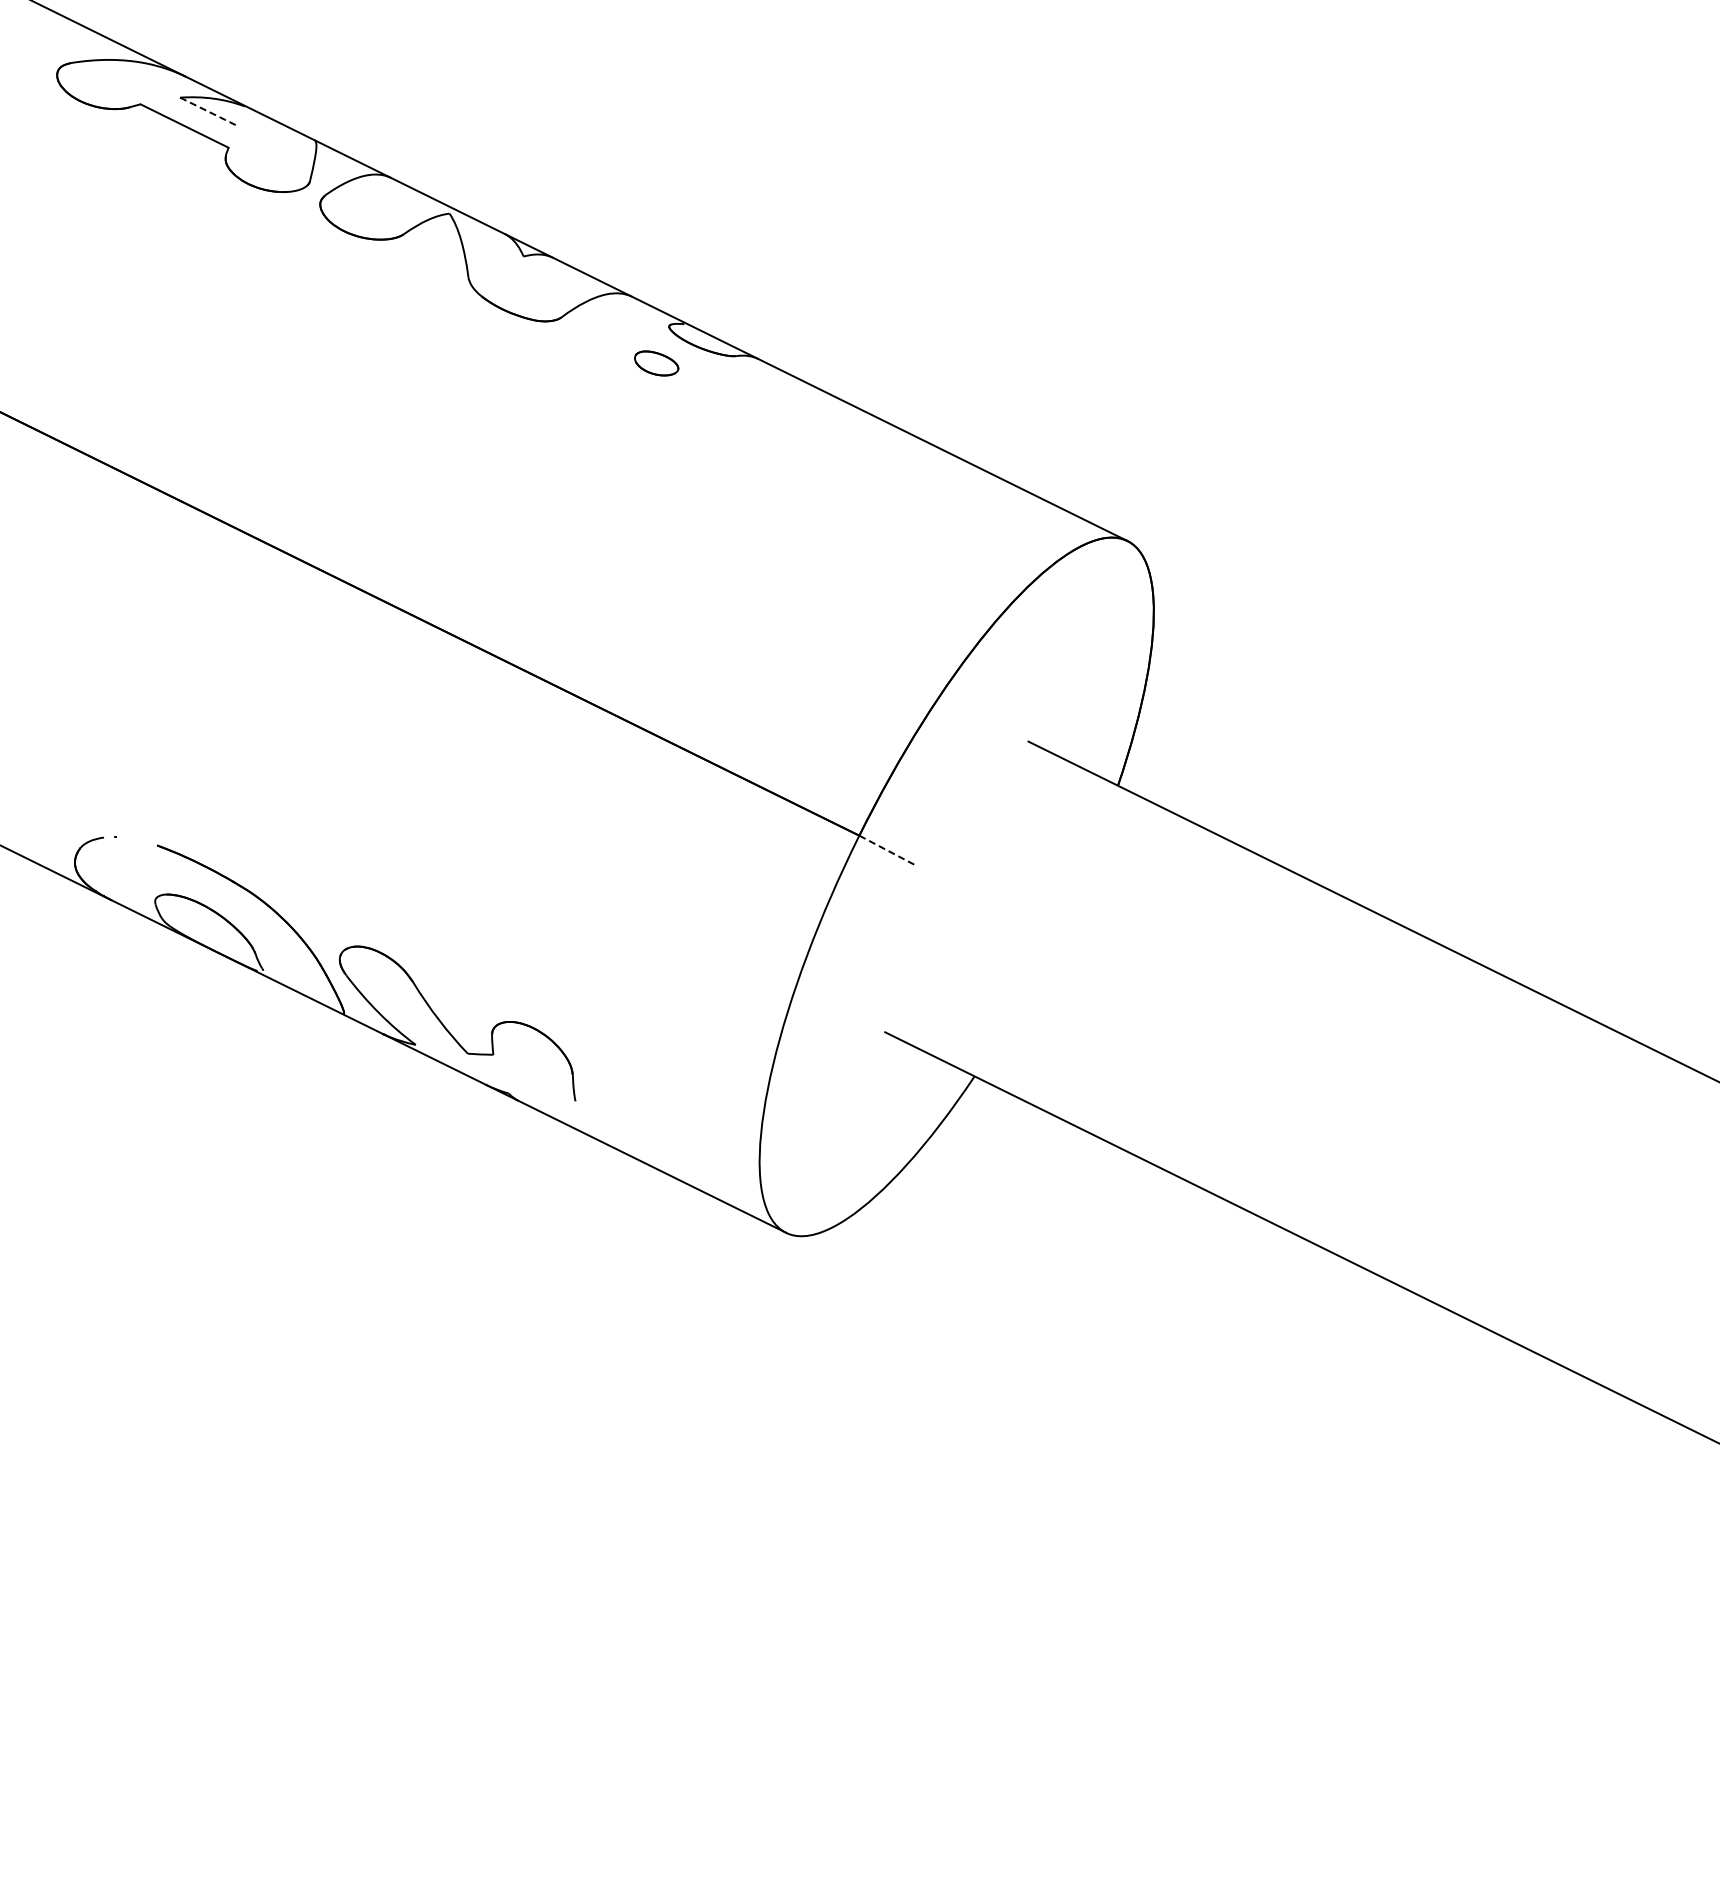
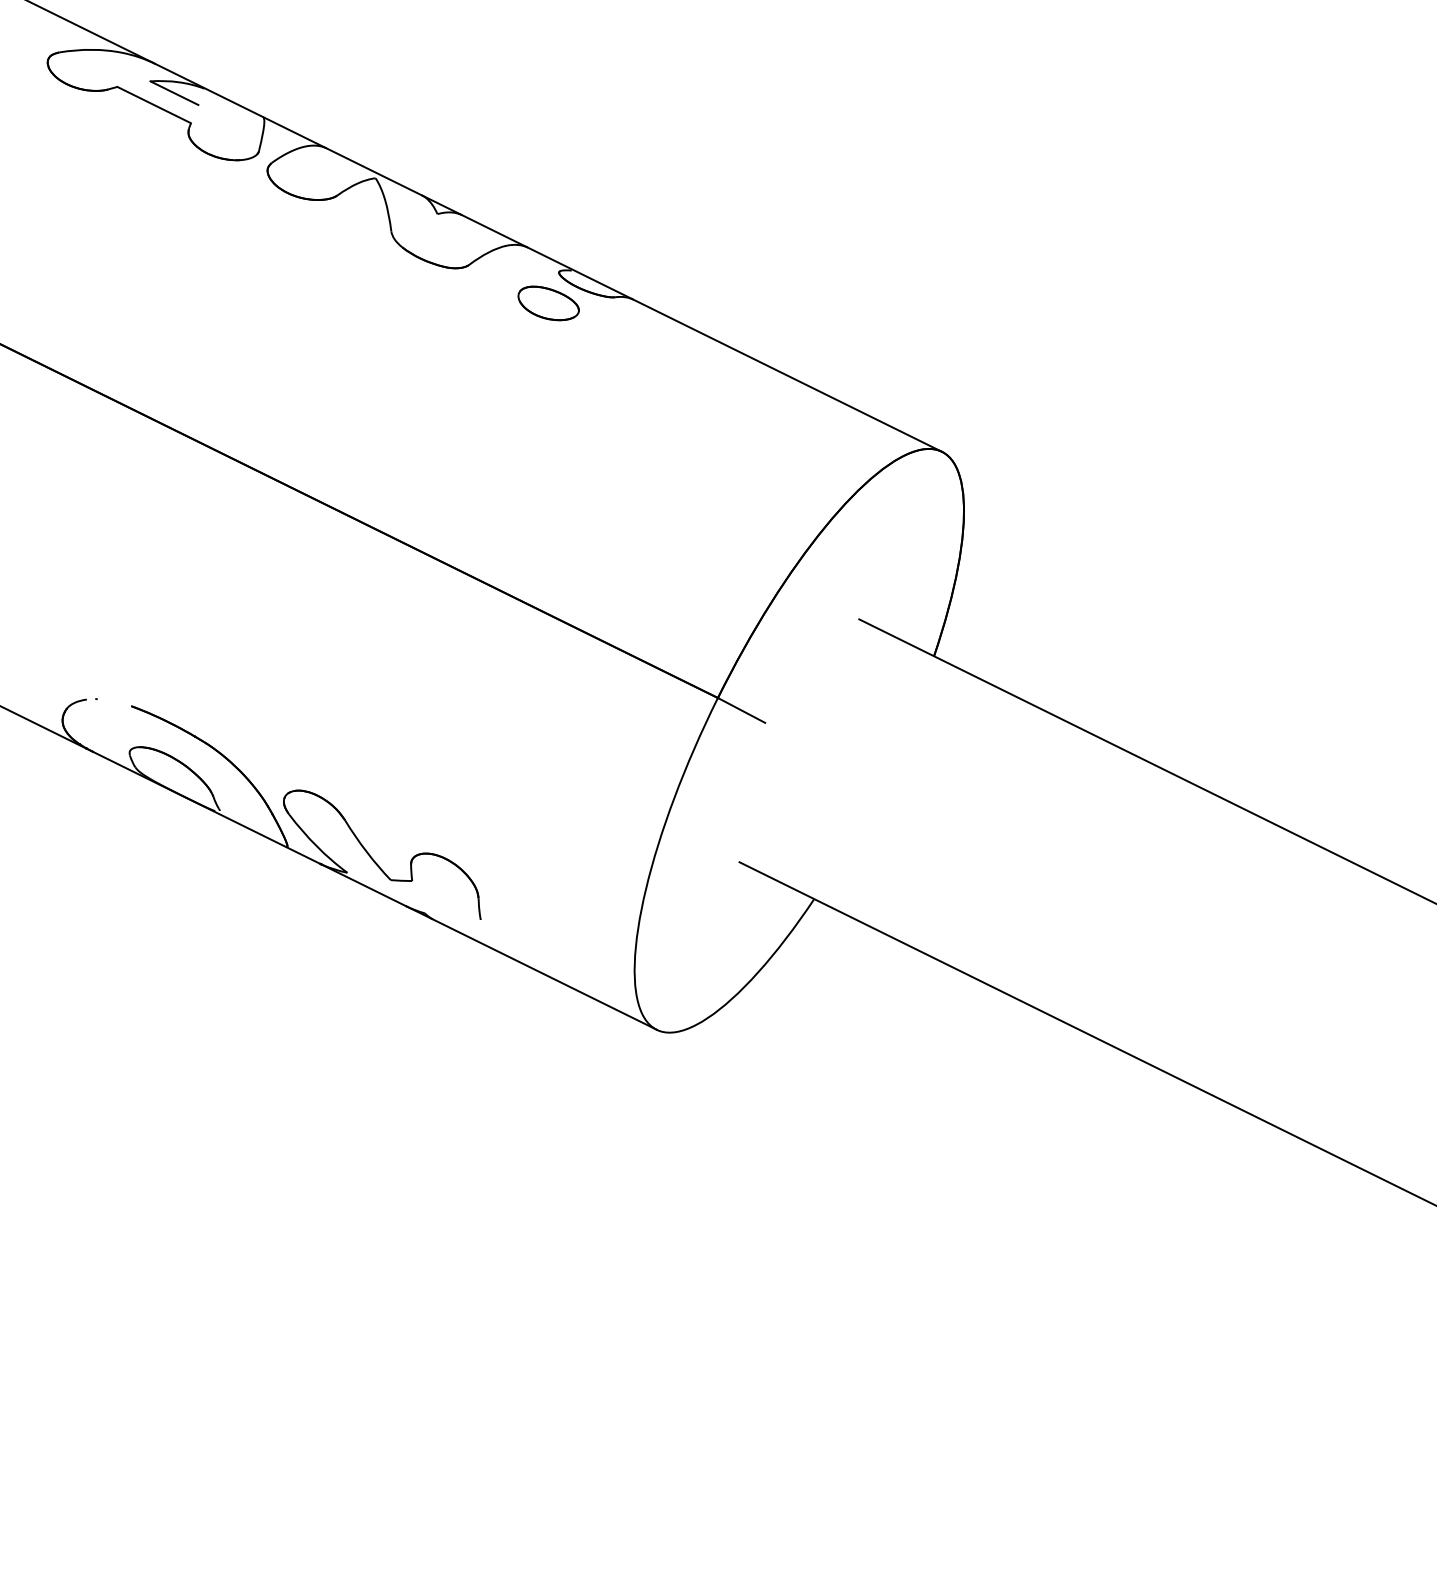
line: (208, 111) -> (174, 92), dashed -> solid
part: (656, 363) -> (548, 303), size x1.67
line: (887, 850) -> (741, 710), dashed -> solid

